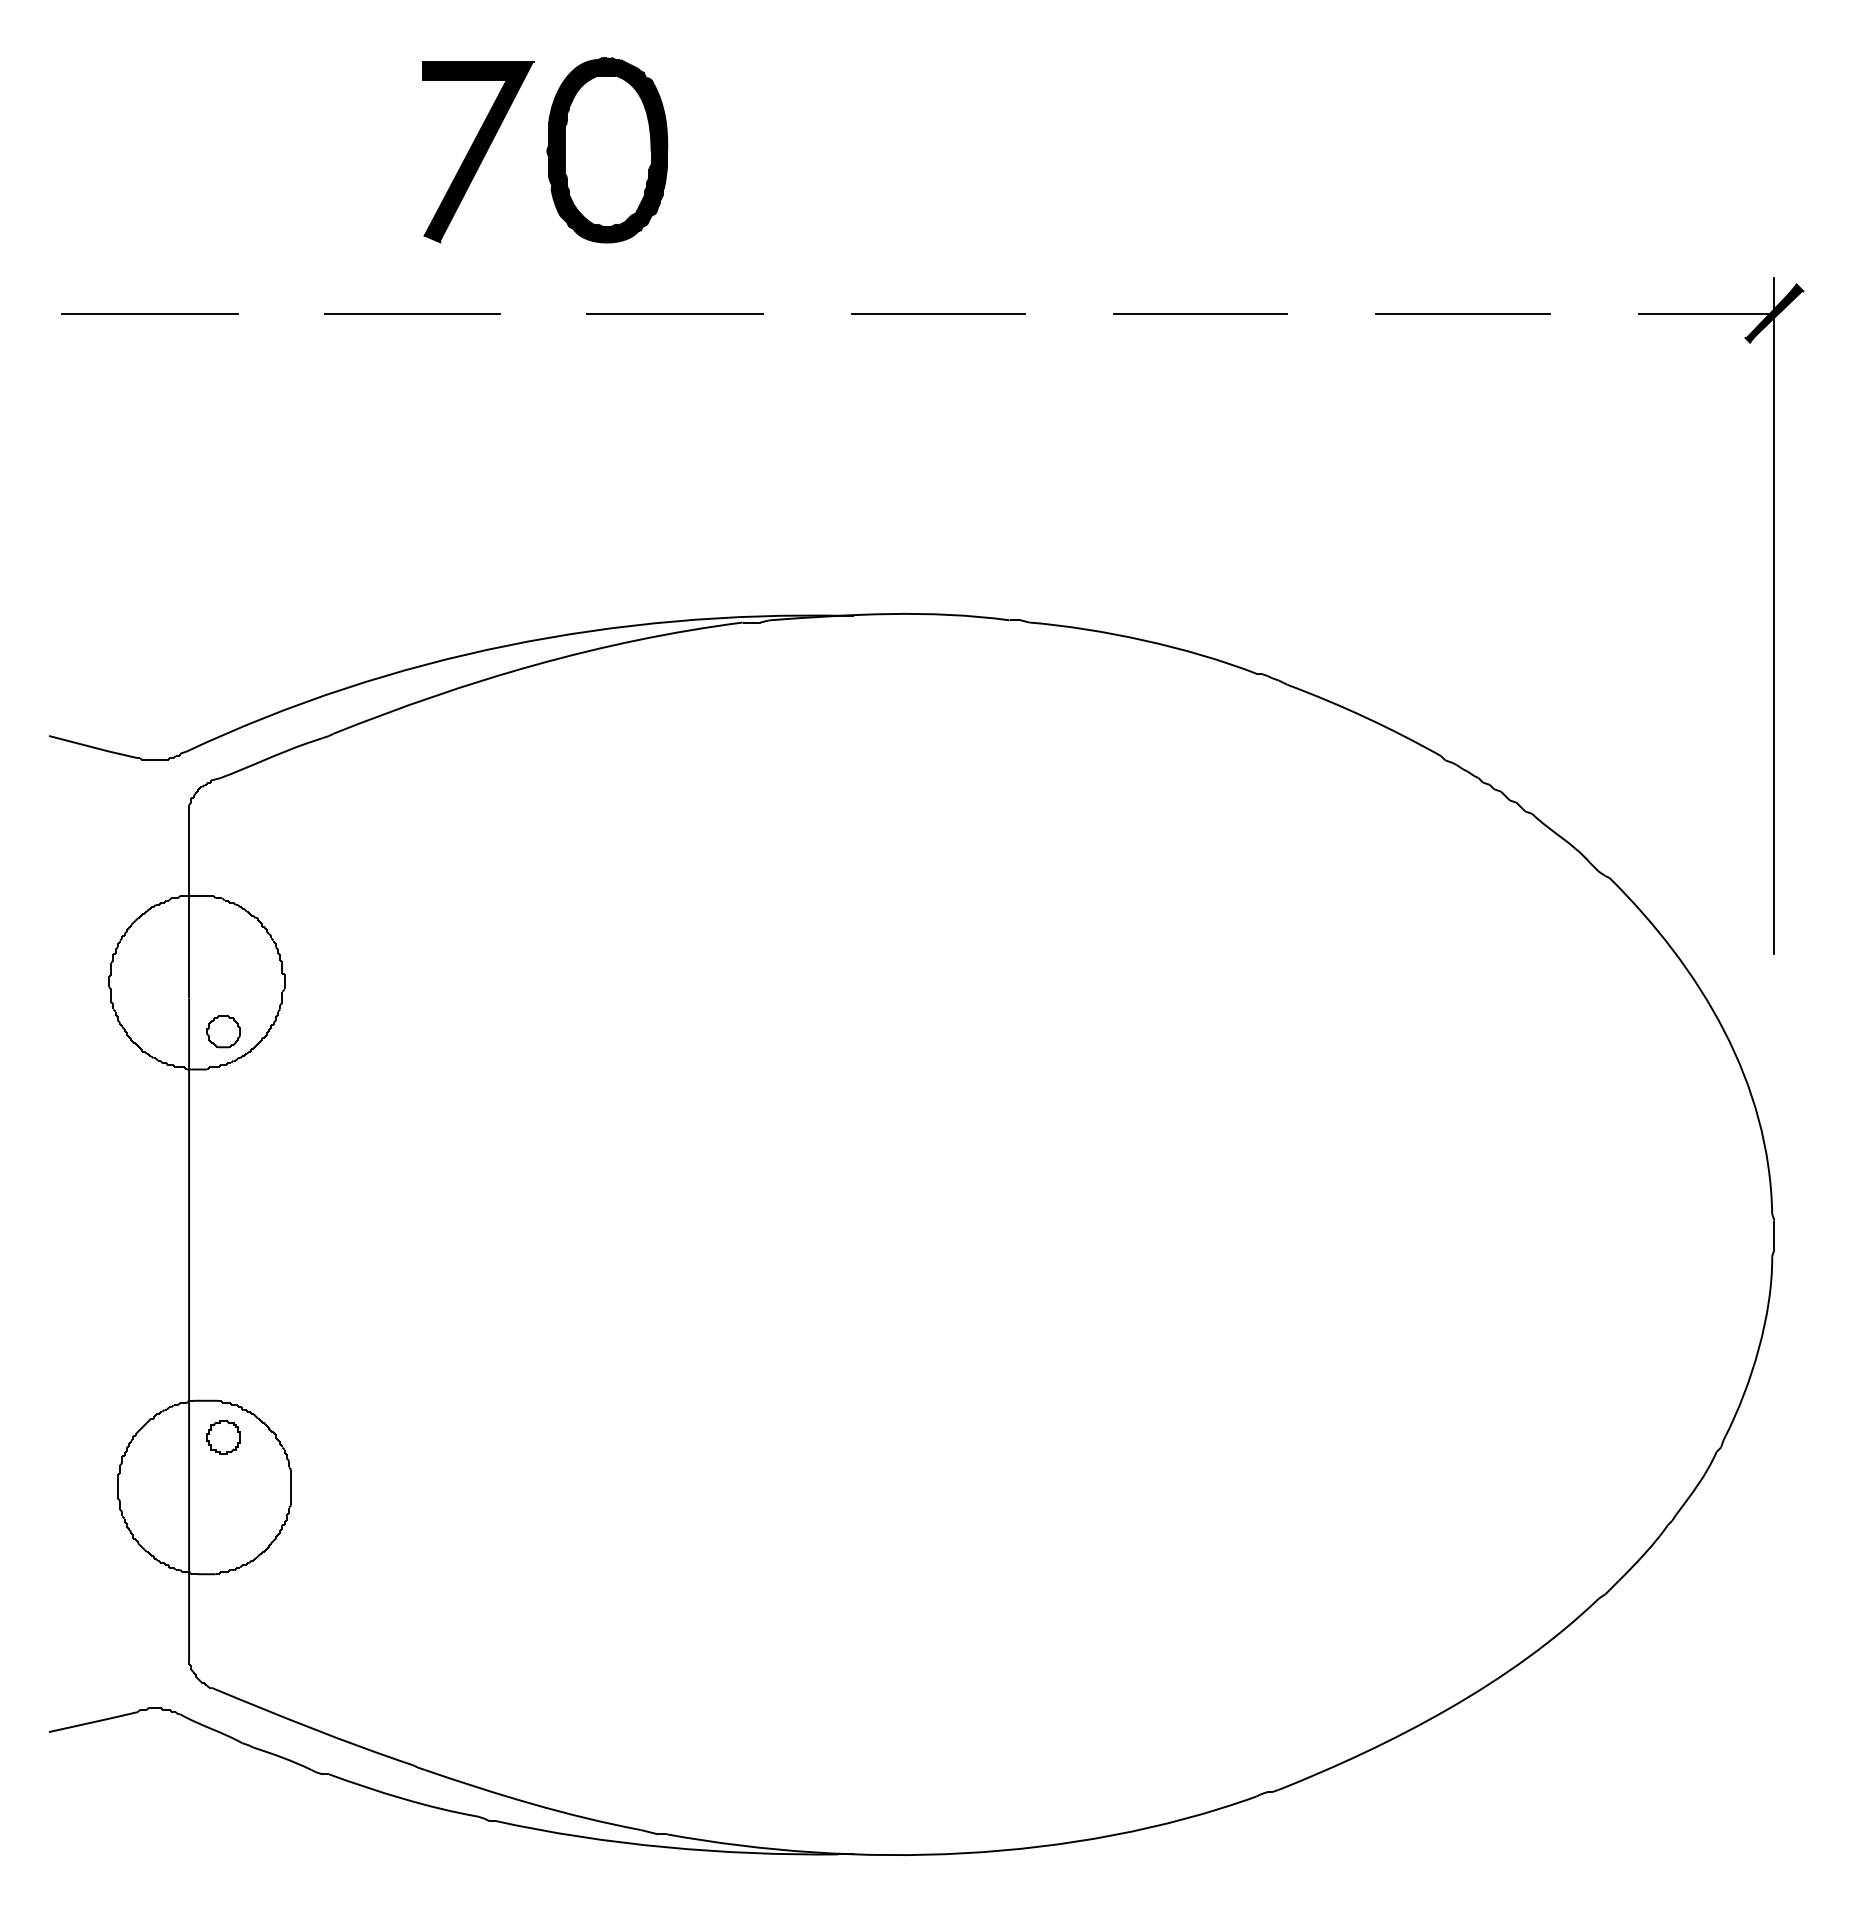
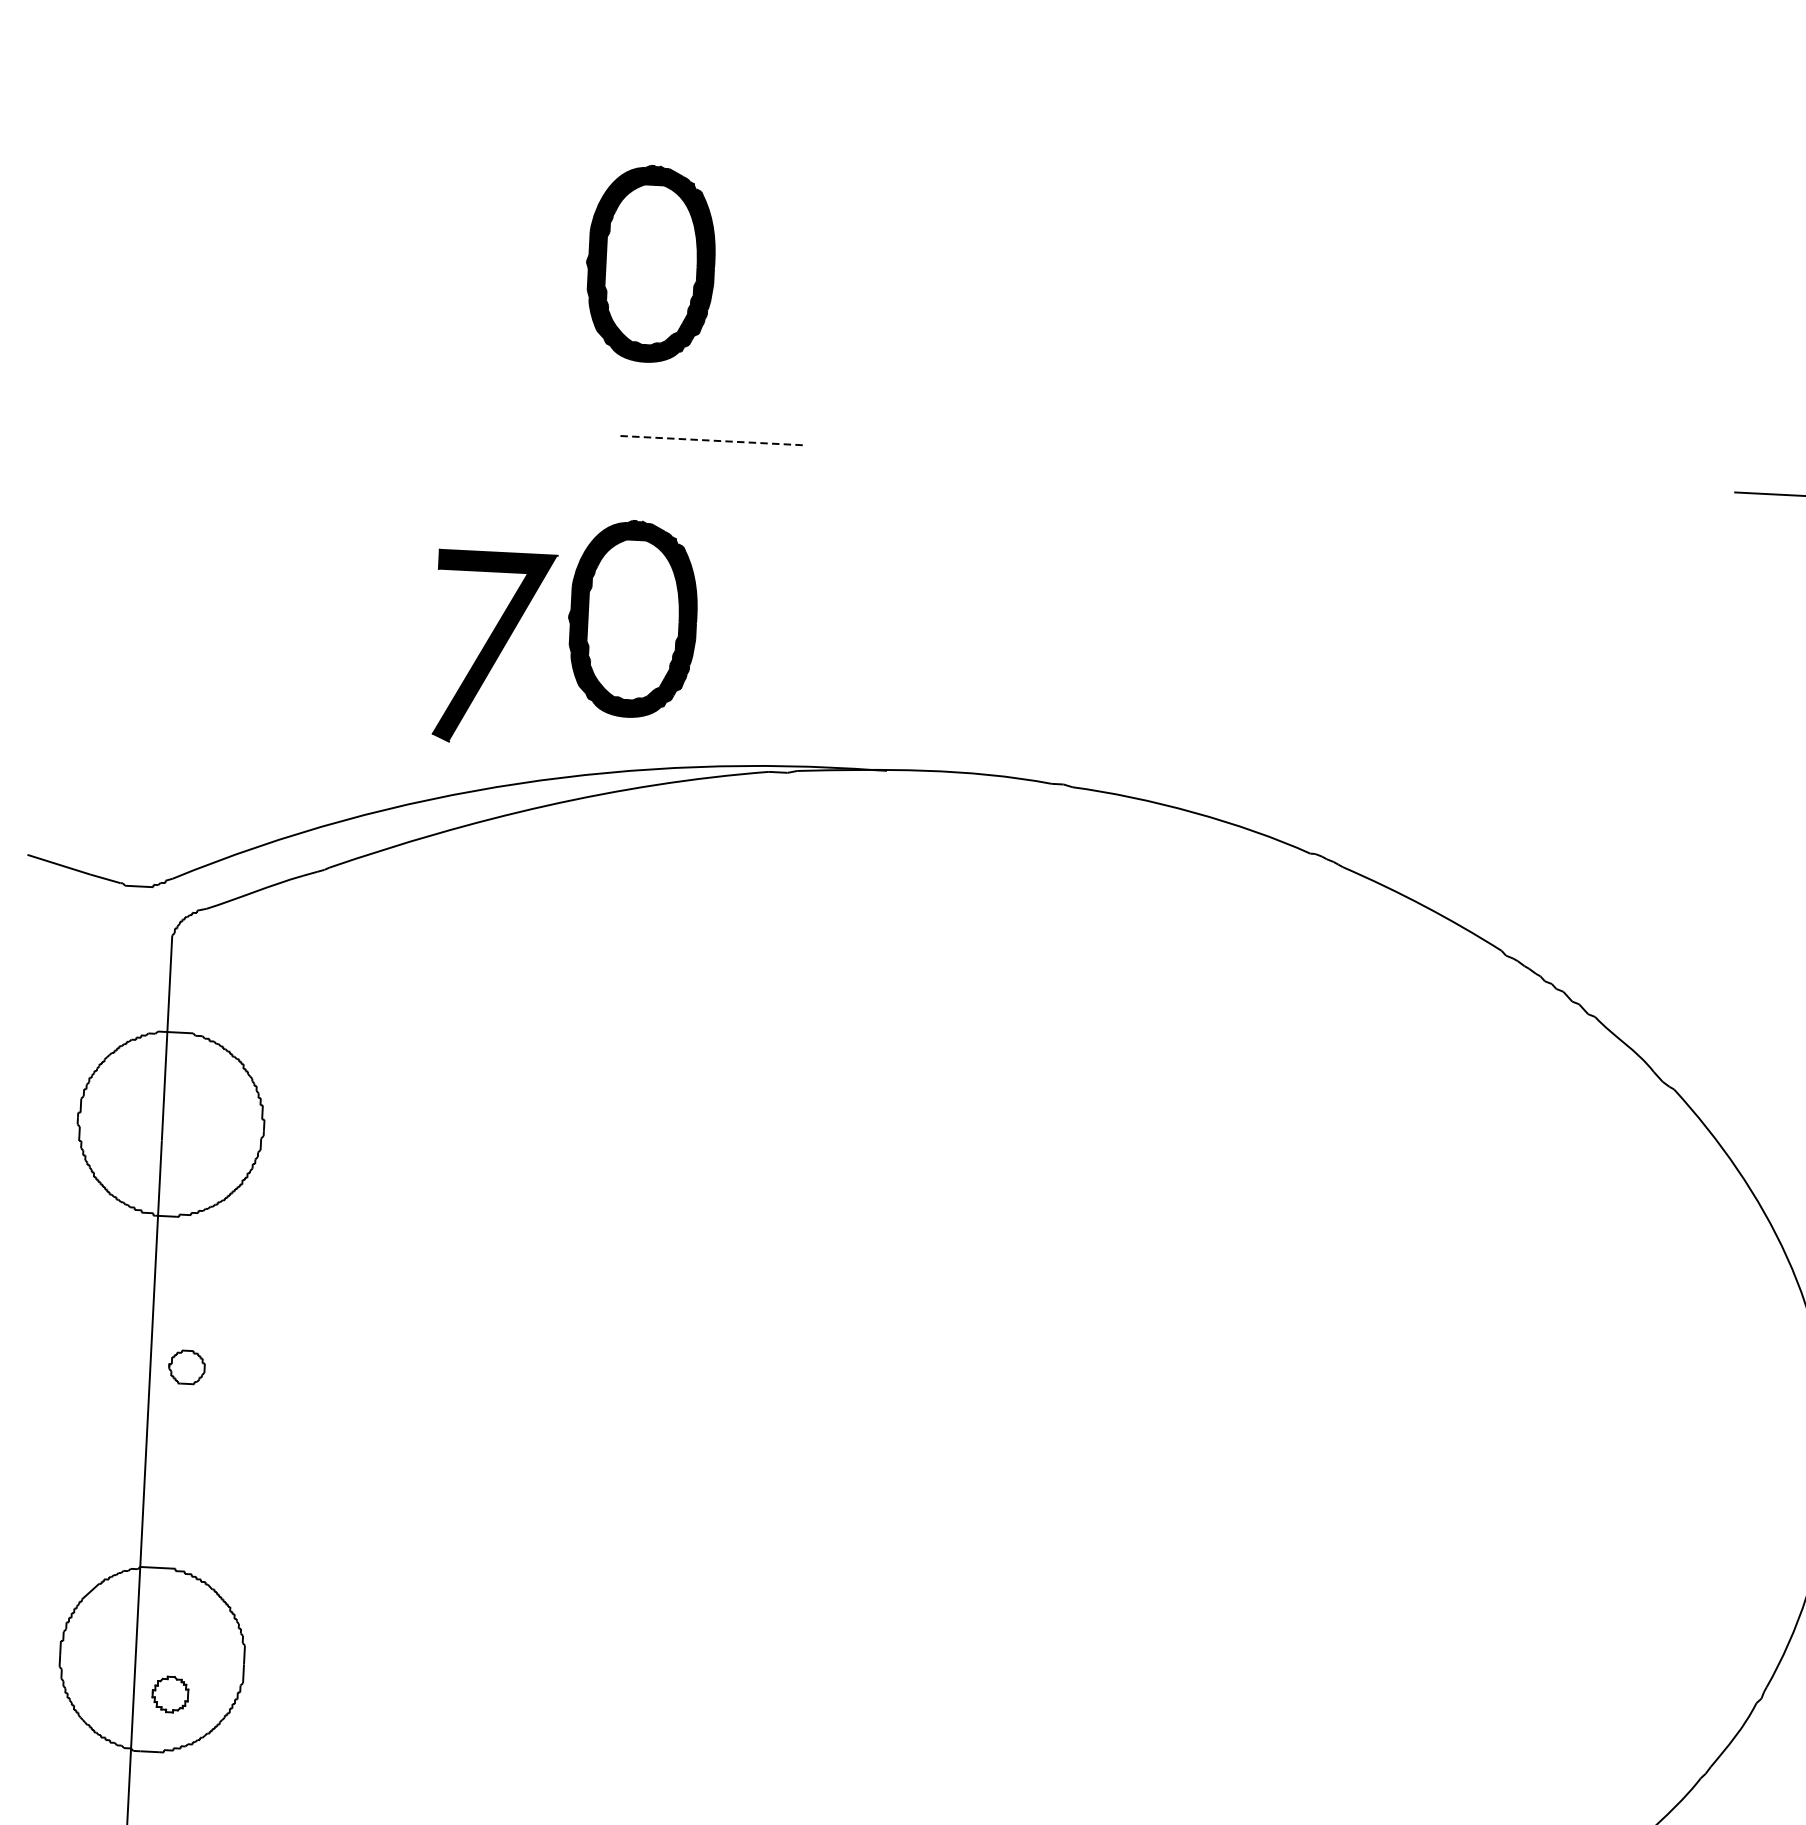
part: (478, 152) -> (494, 648), moved
line: (150, 313) -> (157, 412), removed
line: (412, 313) -> (435, 426), removed
line: (674, 313) -> (713, 440), solid -> dashed
line: (938, 313) -> (992, 454), removed
line: (1200, 313) -> (1270, 468), removed
line: (1462, 313) -> (1548, 482), removed
part: (607, 485) -> (632, 619), added
part: (223, 1031) -> (186, 1367), moved
part: (223, 1436) -> (170, 1693), moved

